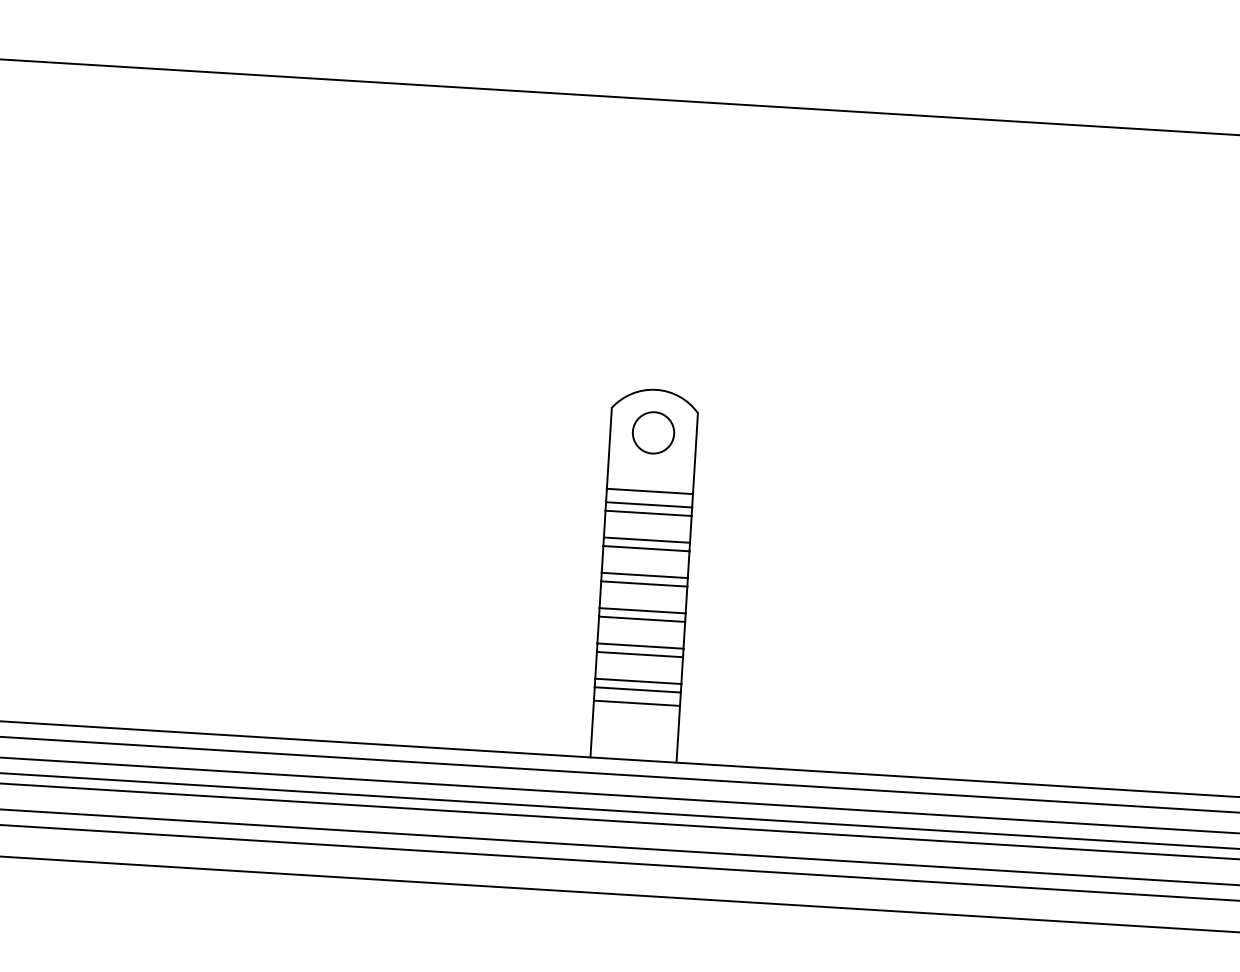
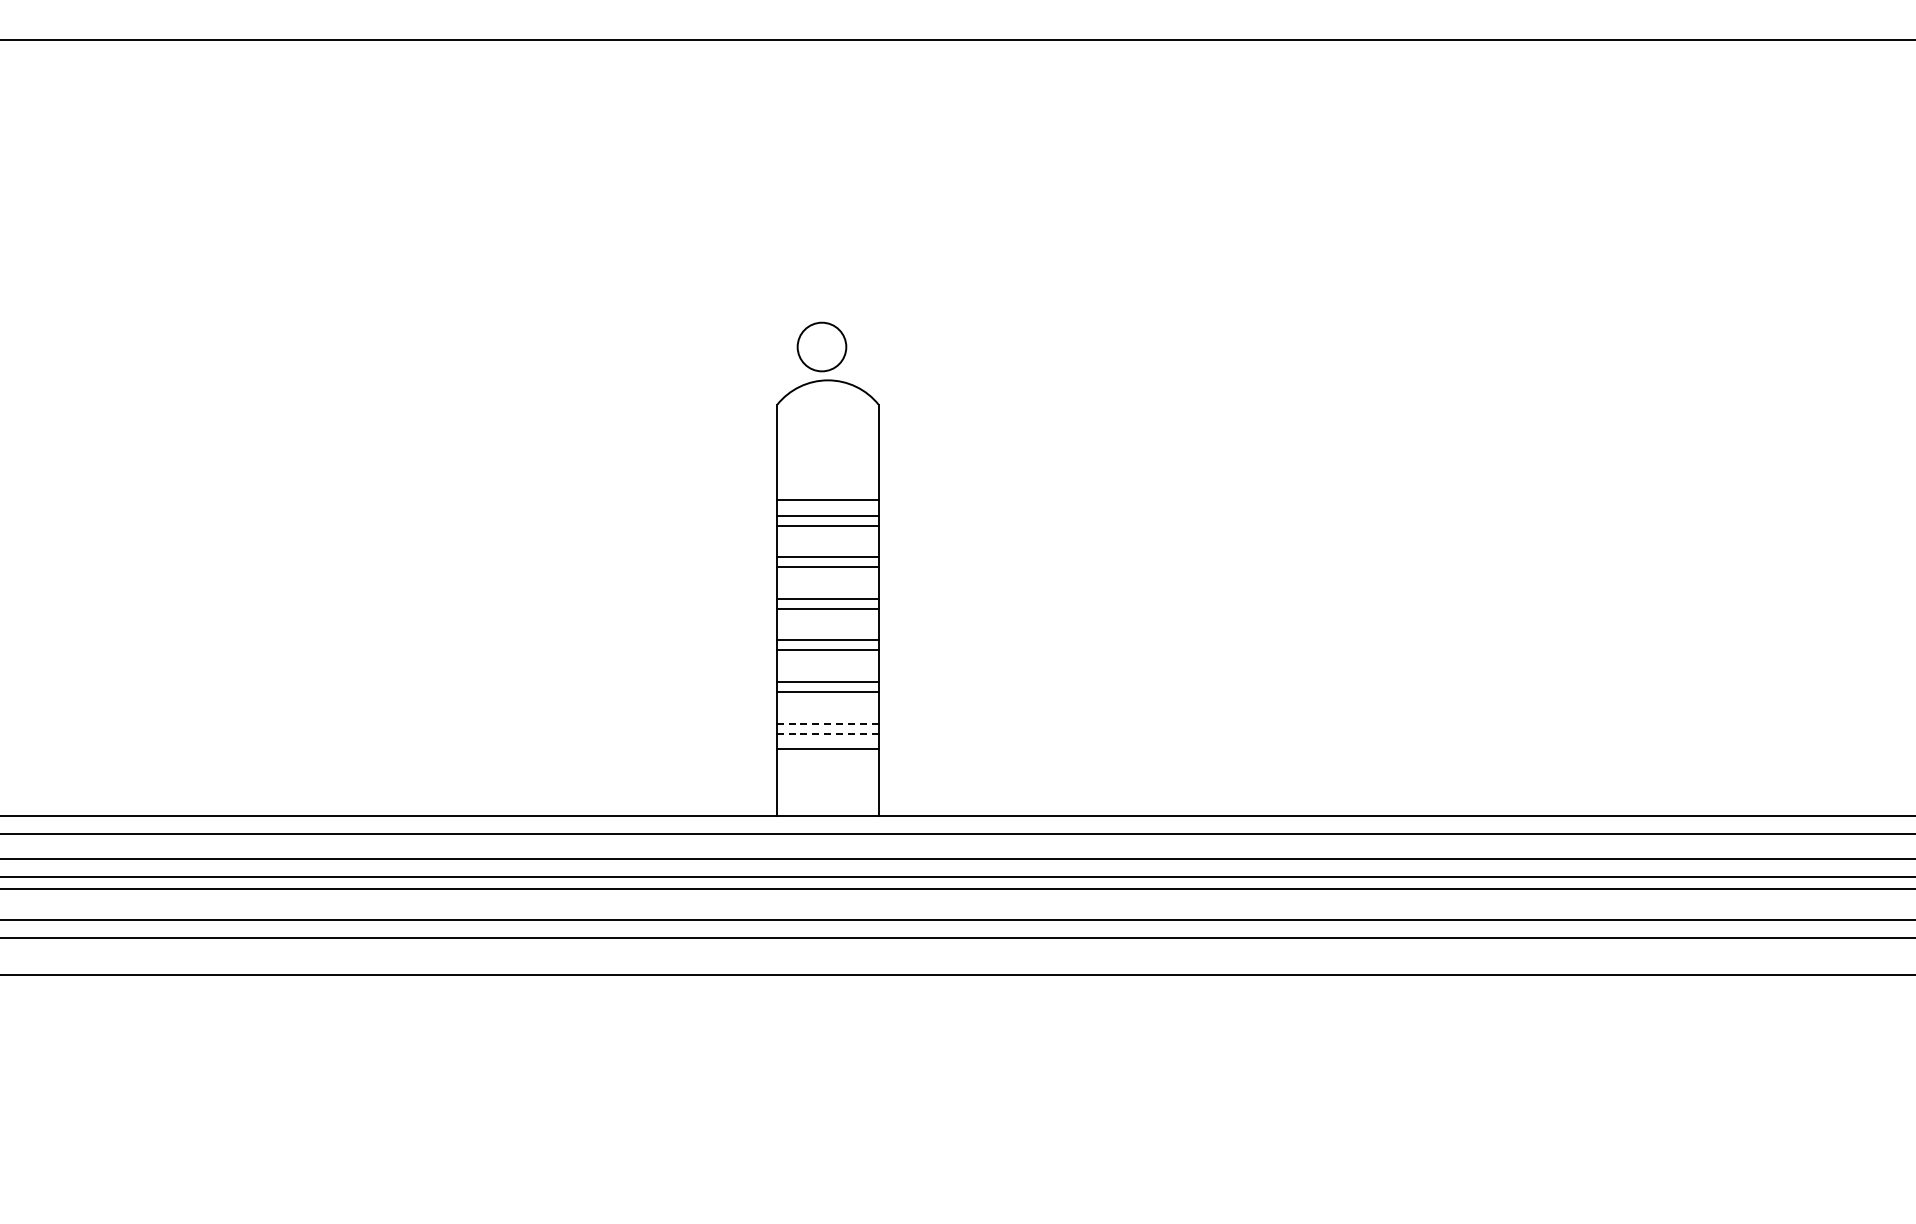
circle: (653, 432) -> (821, 346), moved
line: (637, 681) -> (827, 723), solid -> dashed
line: (637, 689) -> (827, 733), solid -> dashed

